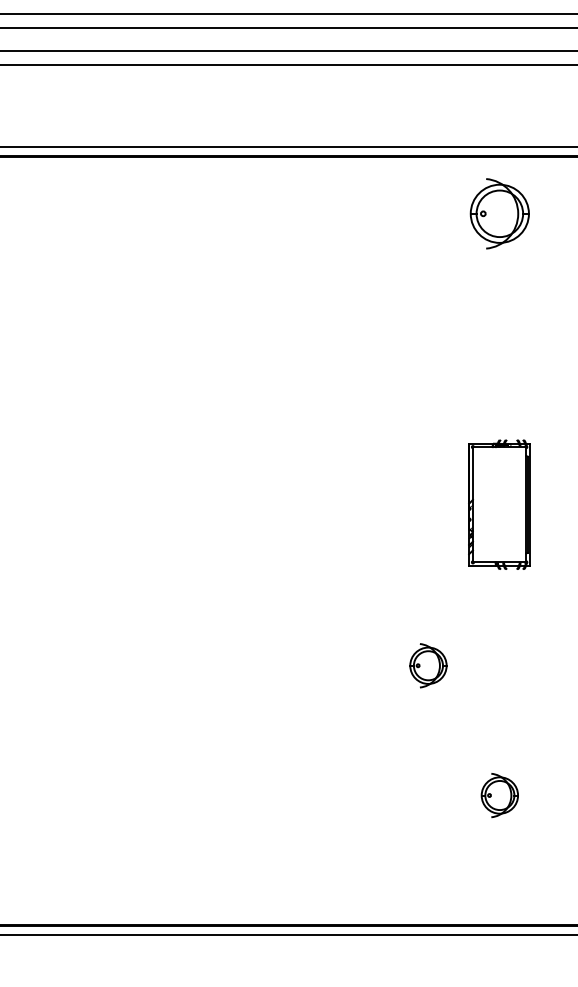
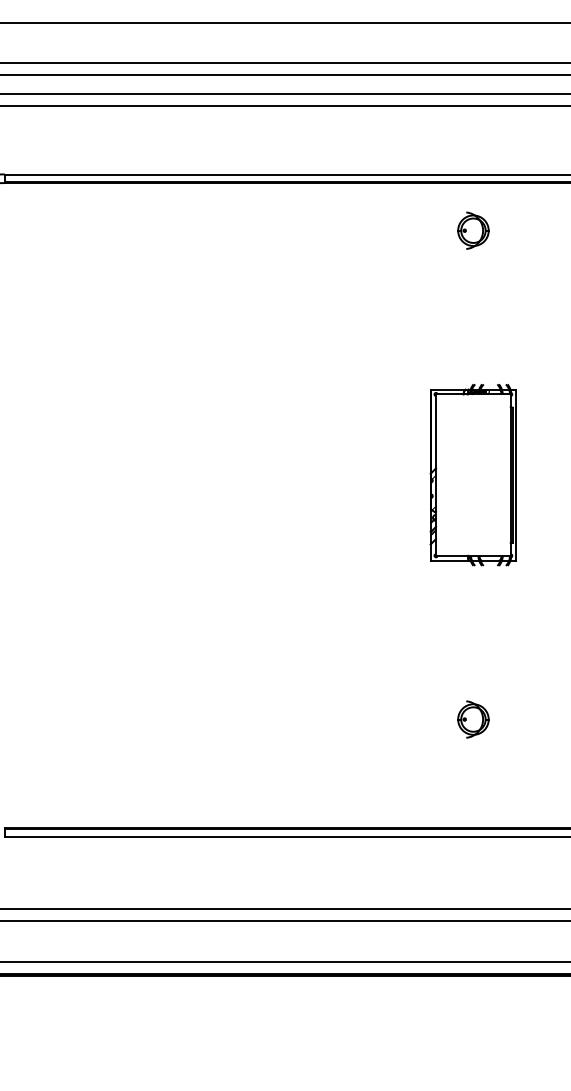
part: (499, 213) -> (473, 230), size x0.62
part: (498, 504) -> (472, 475), size x1.67
part: (428, 665) -> (413, 610), removed

